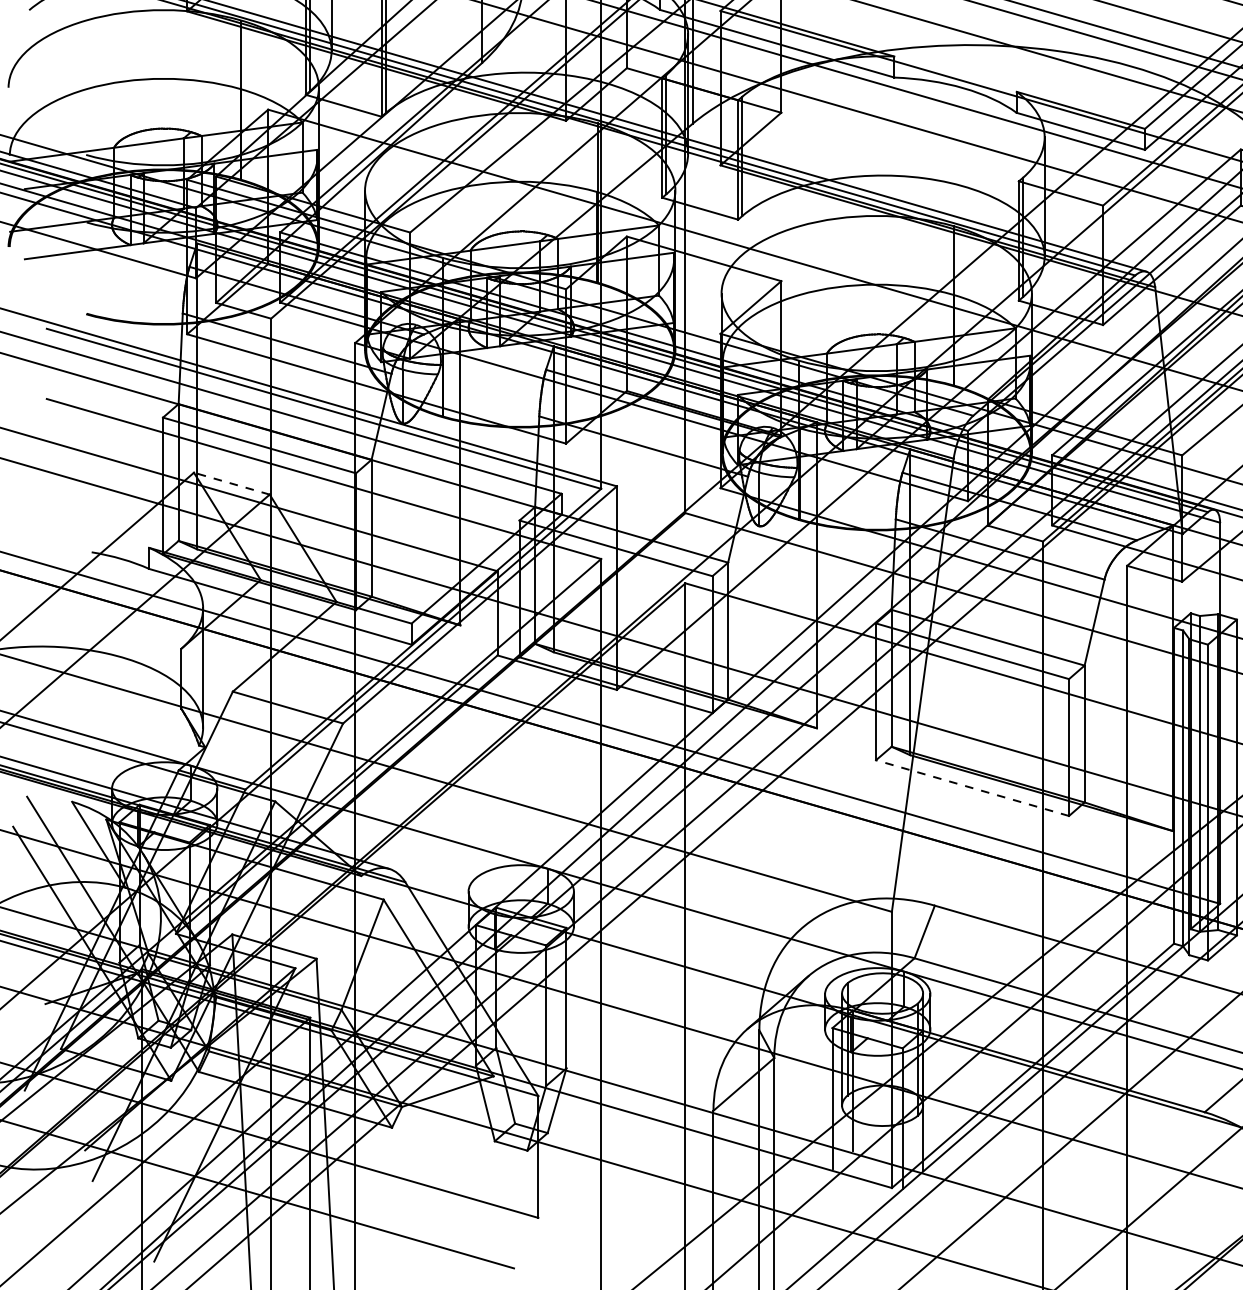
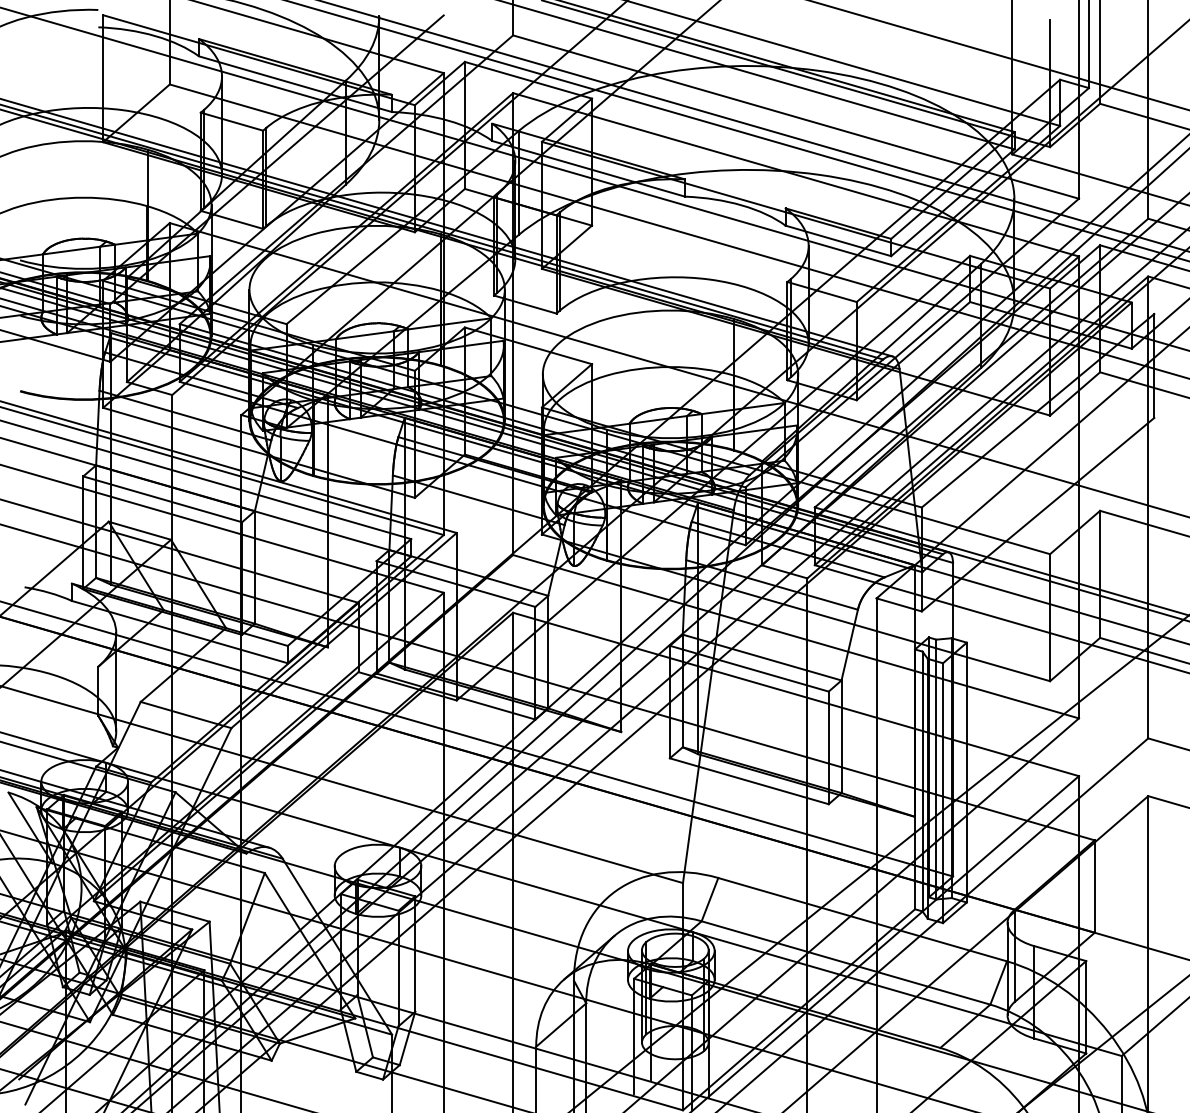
line: (231, 483) -> (139, 530), dashed -> solid
line: (972, 788) -> (749, 781), dashed -> solid

